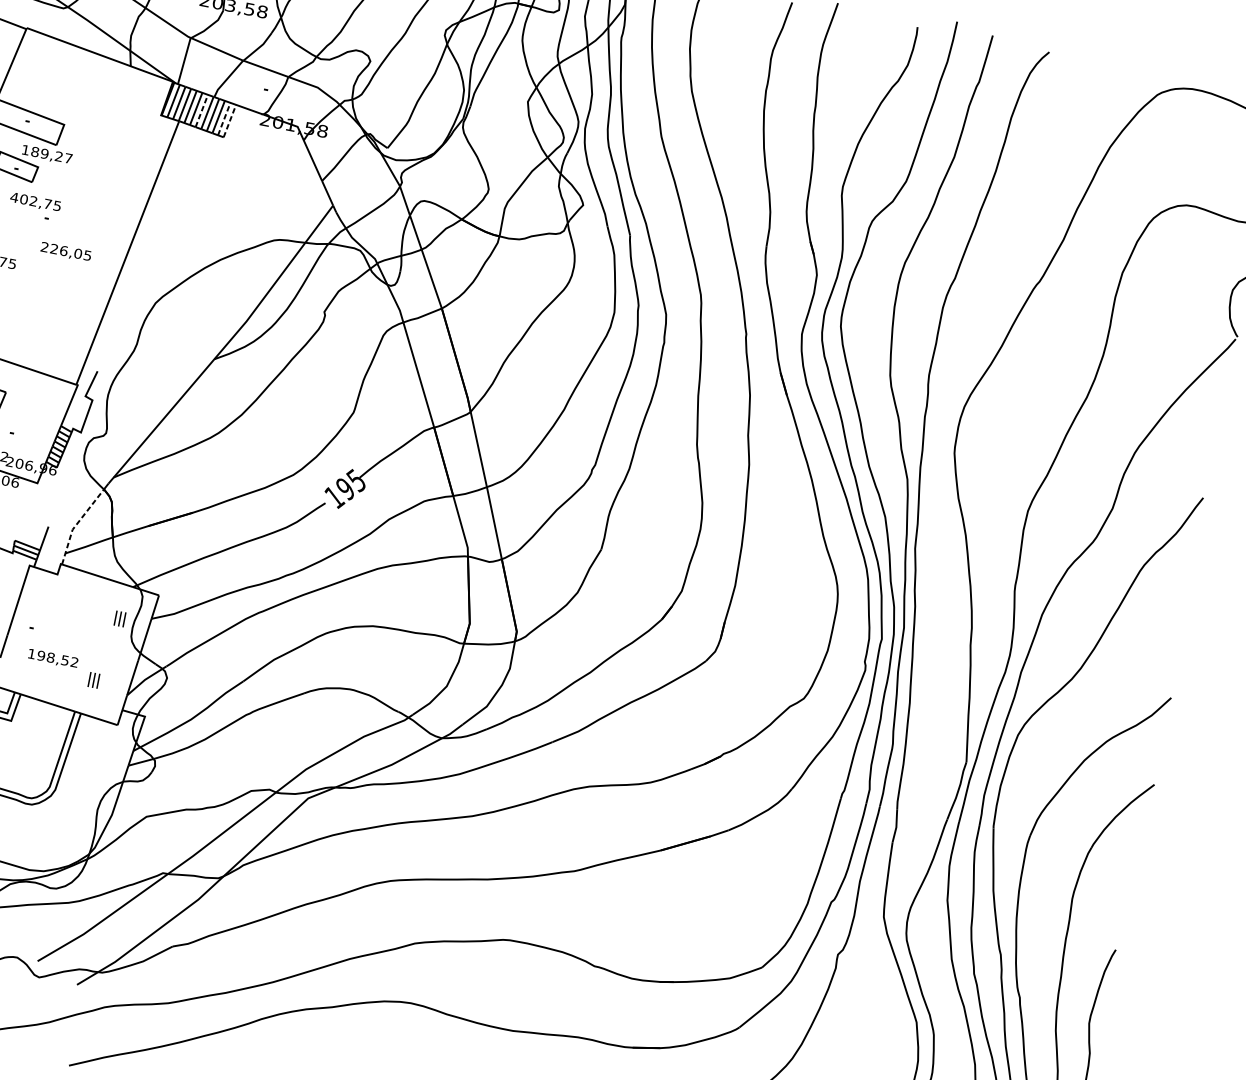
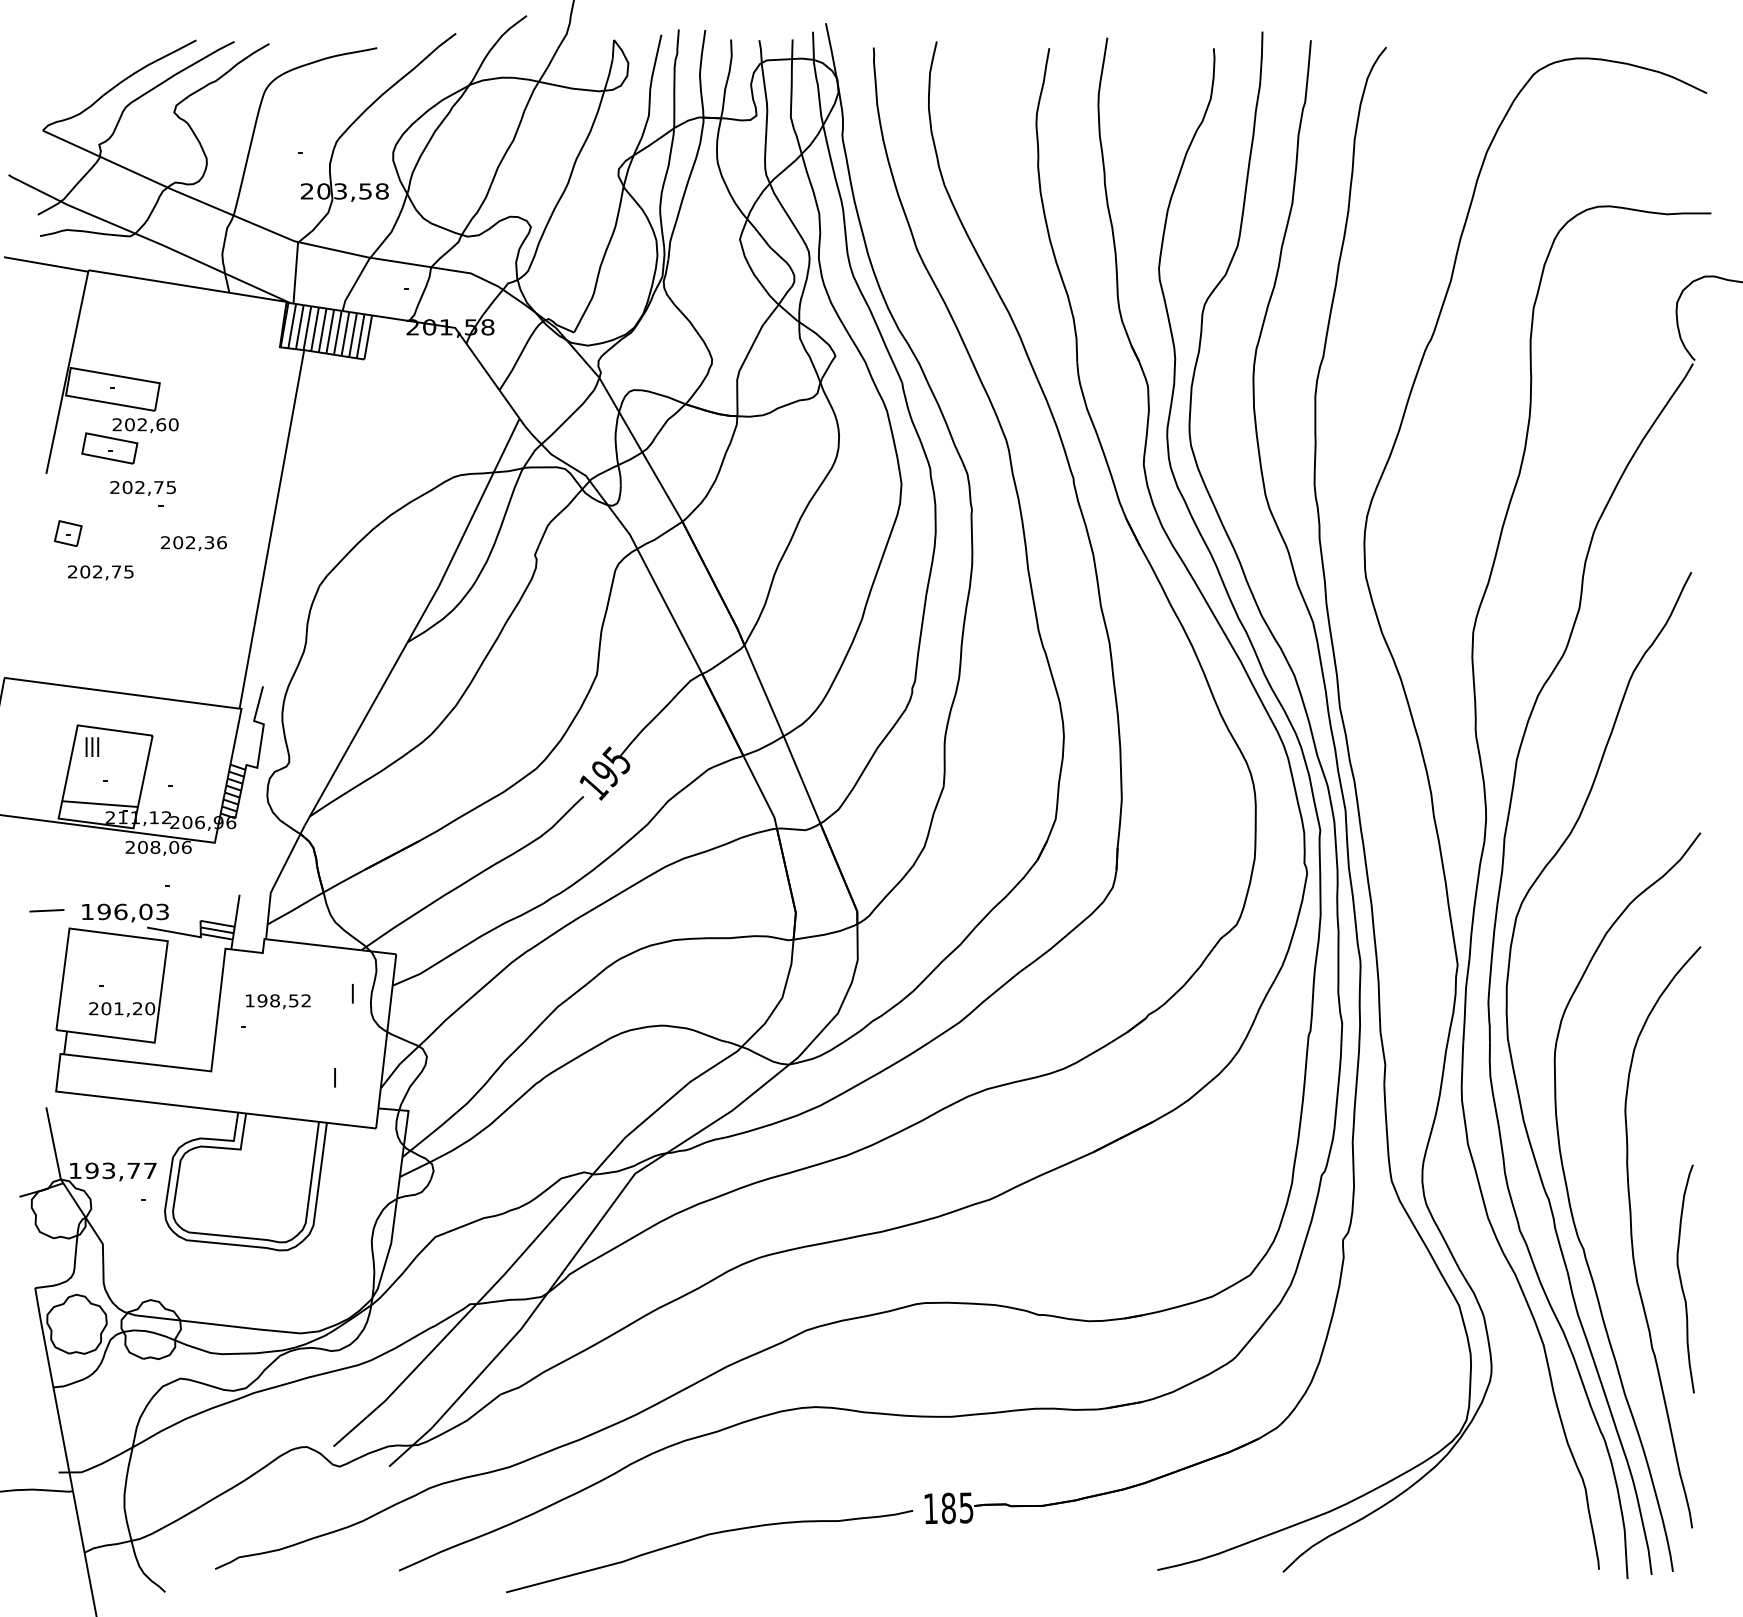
line: (202, 110) -> (330, 331), dashed -> solid
line: (224, 118) -> (360, 335), dashed -> solid
line: (230, 120) -> (368, 336), dashed -> solid
text: (47, 154) -> (145, 424), 189,27 -> 202,60
text: (14, 197) -> (114, 487), 402,75 -> 202,75
text: (70, 252) -> (199, 542), 226,05 -> 202,36
line: (76, 524) -> (274, 884), dashed -> solid
text: (119, 618) -> (352, 993), III -> I
text: (53, 658) -> (278, 1001), moved
text: (93, 680) -> (334, 1077), III -> I

